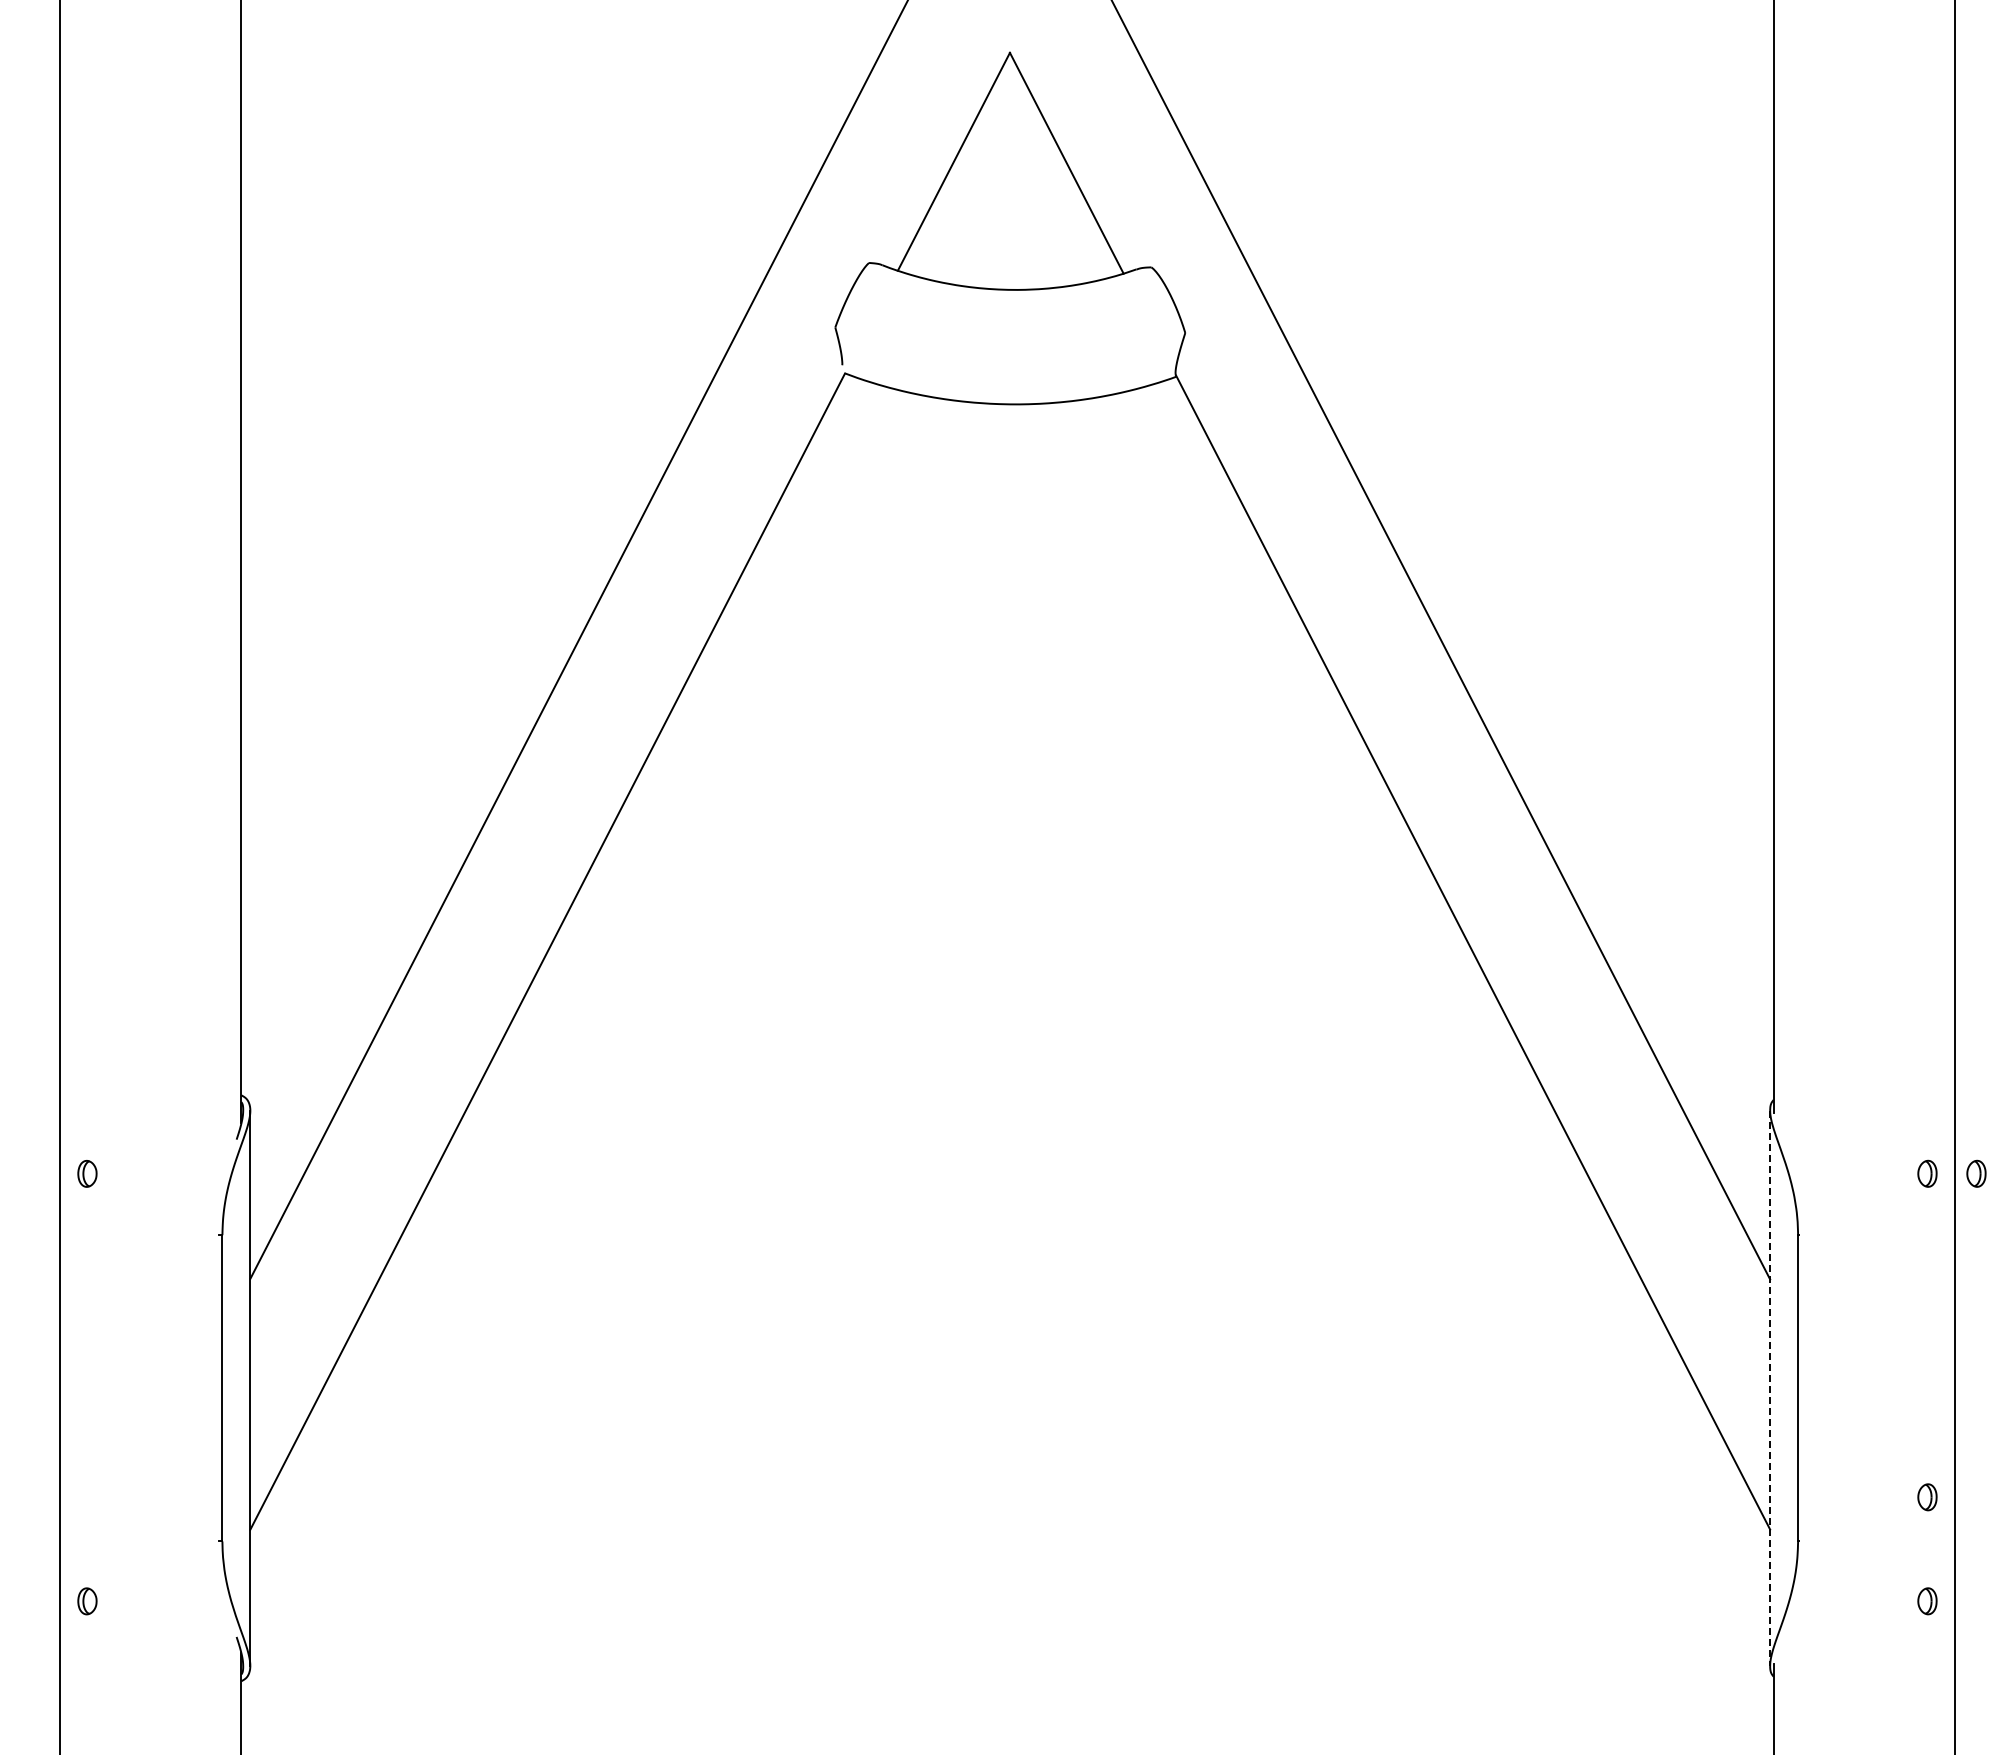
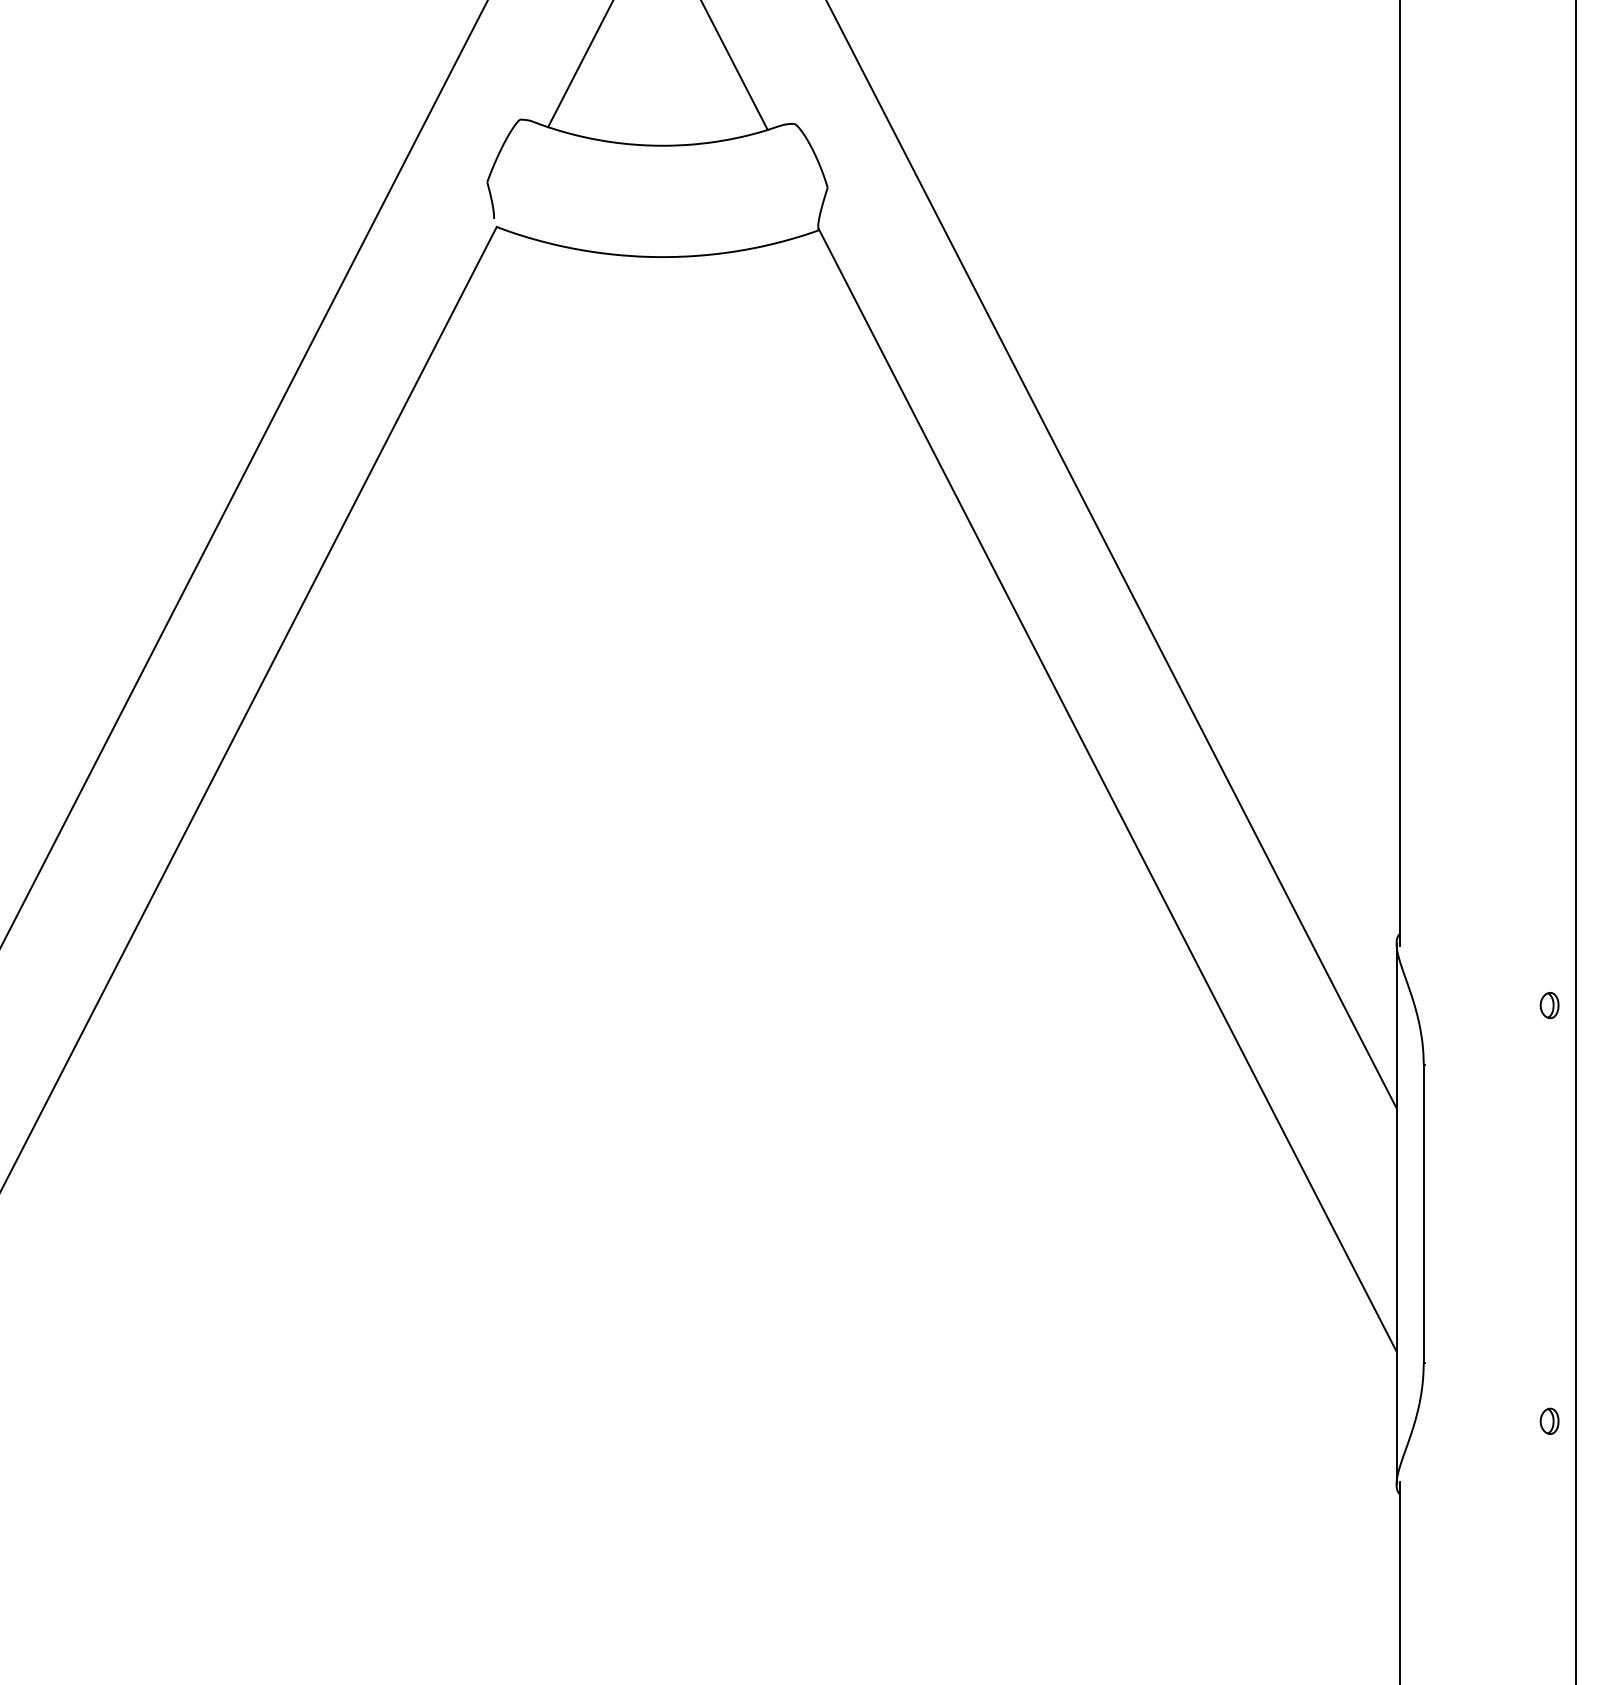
part: (1976, 1173) -> (1597, 1005), removed
line: (1770, 1388) -> (1396, 1214), dashed -> solid
part: (1927, 1497) -> (1549, 1320), removed

